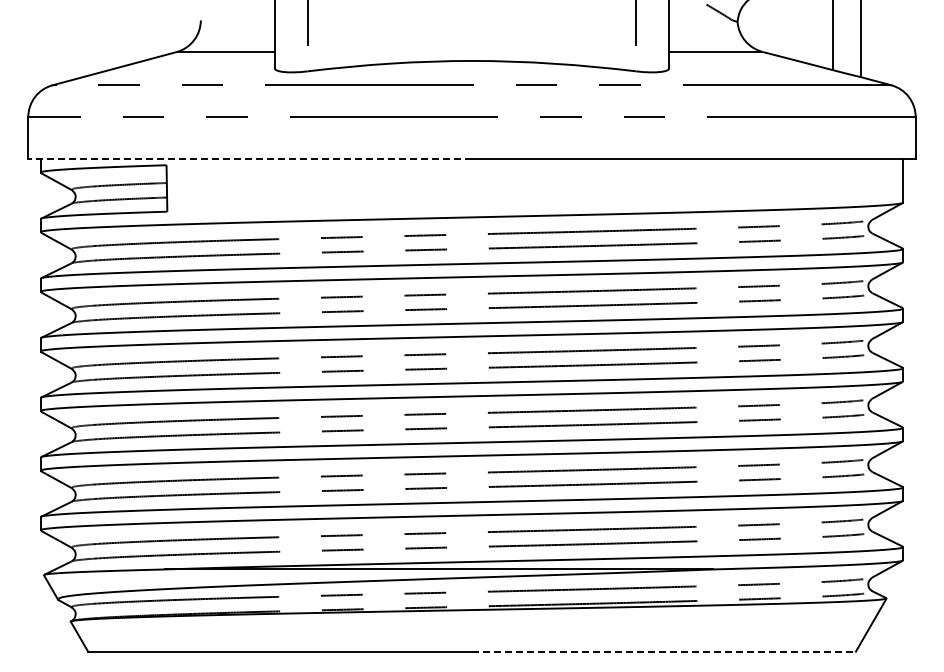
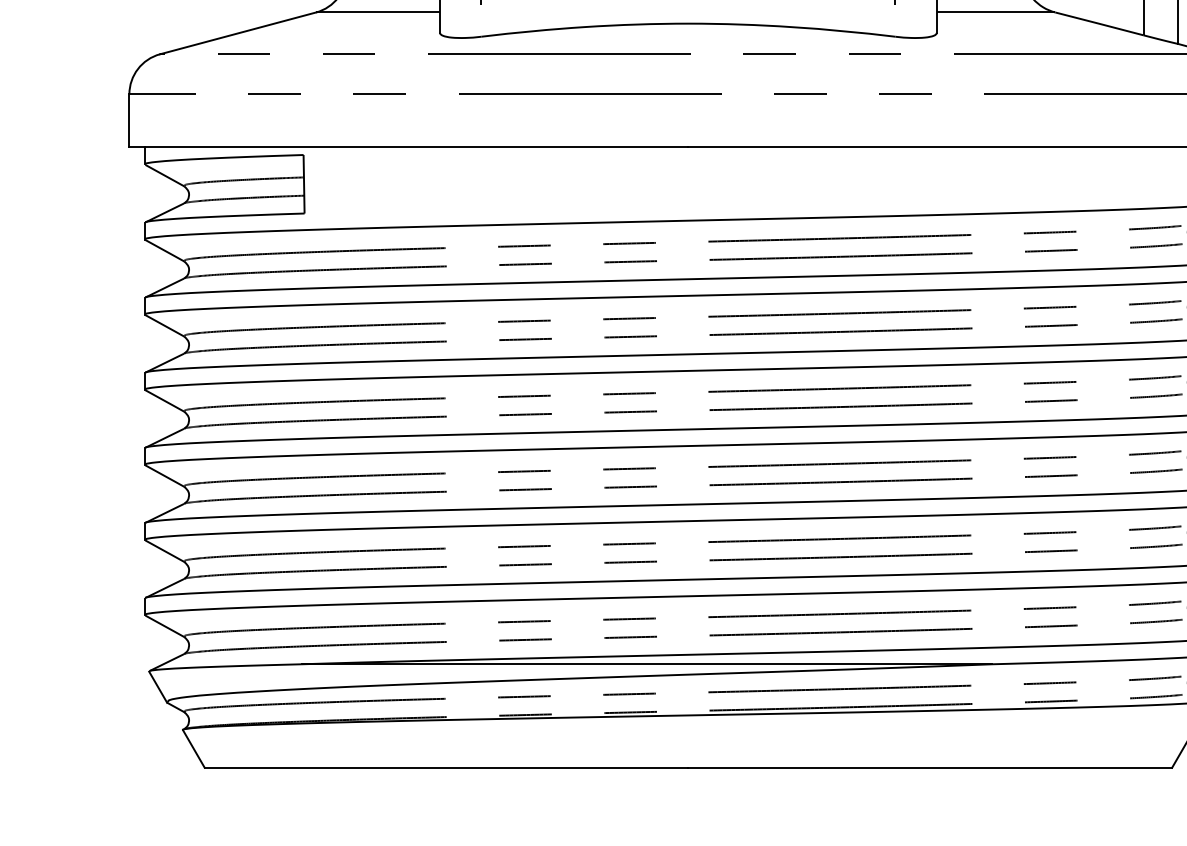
line: (250, 158) -> (409, 146), dashed -> solid
line: (663, 651) -> (929, 767), dashed -> solid

